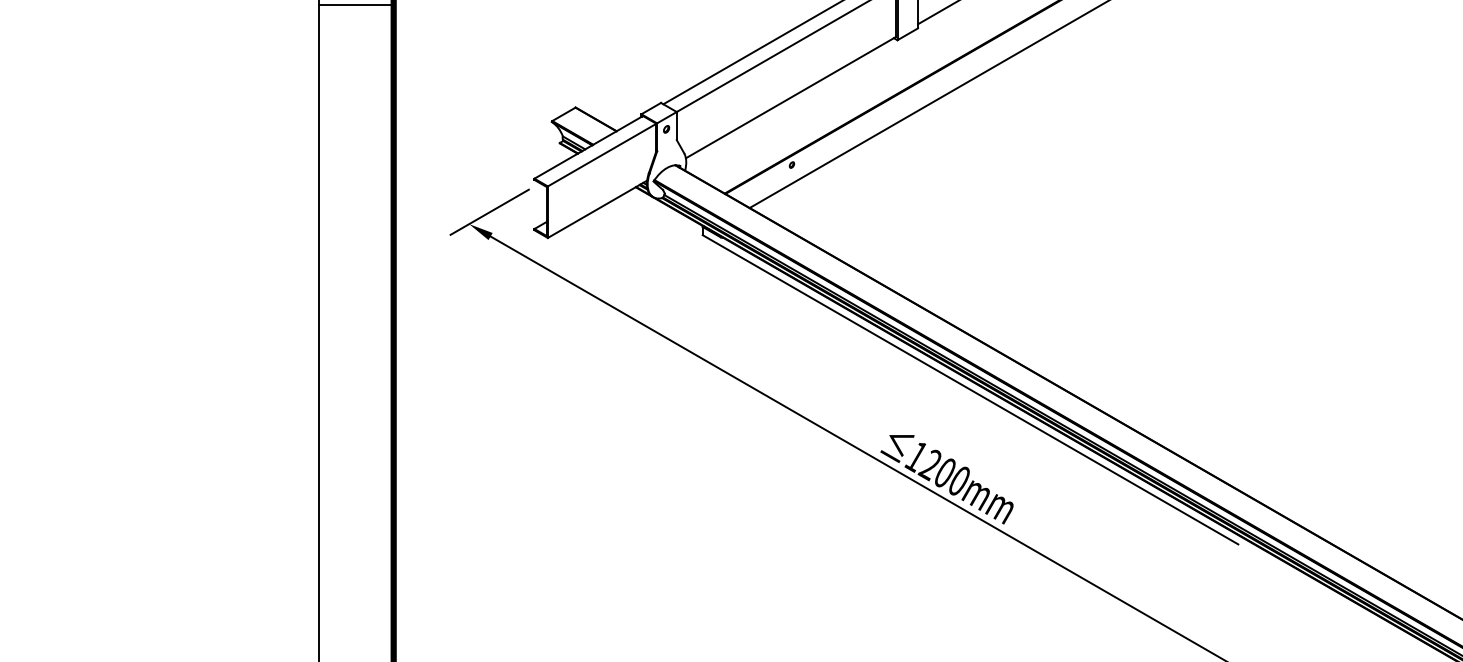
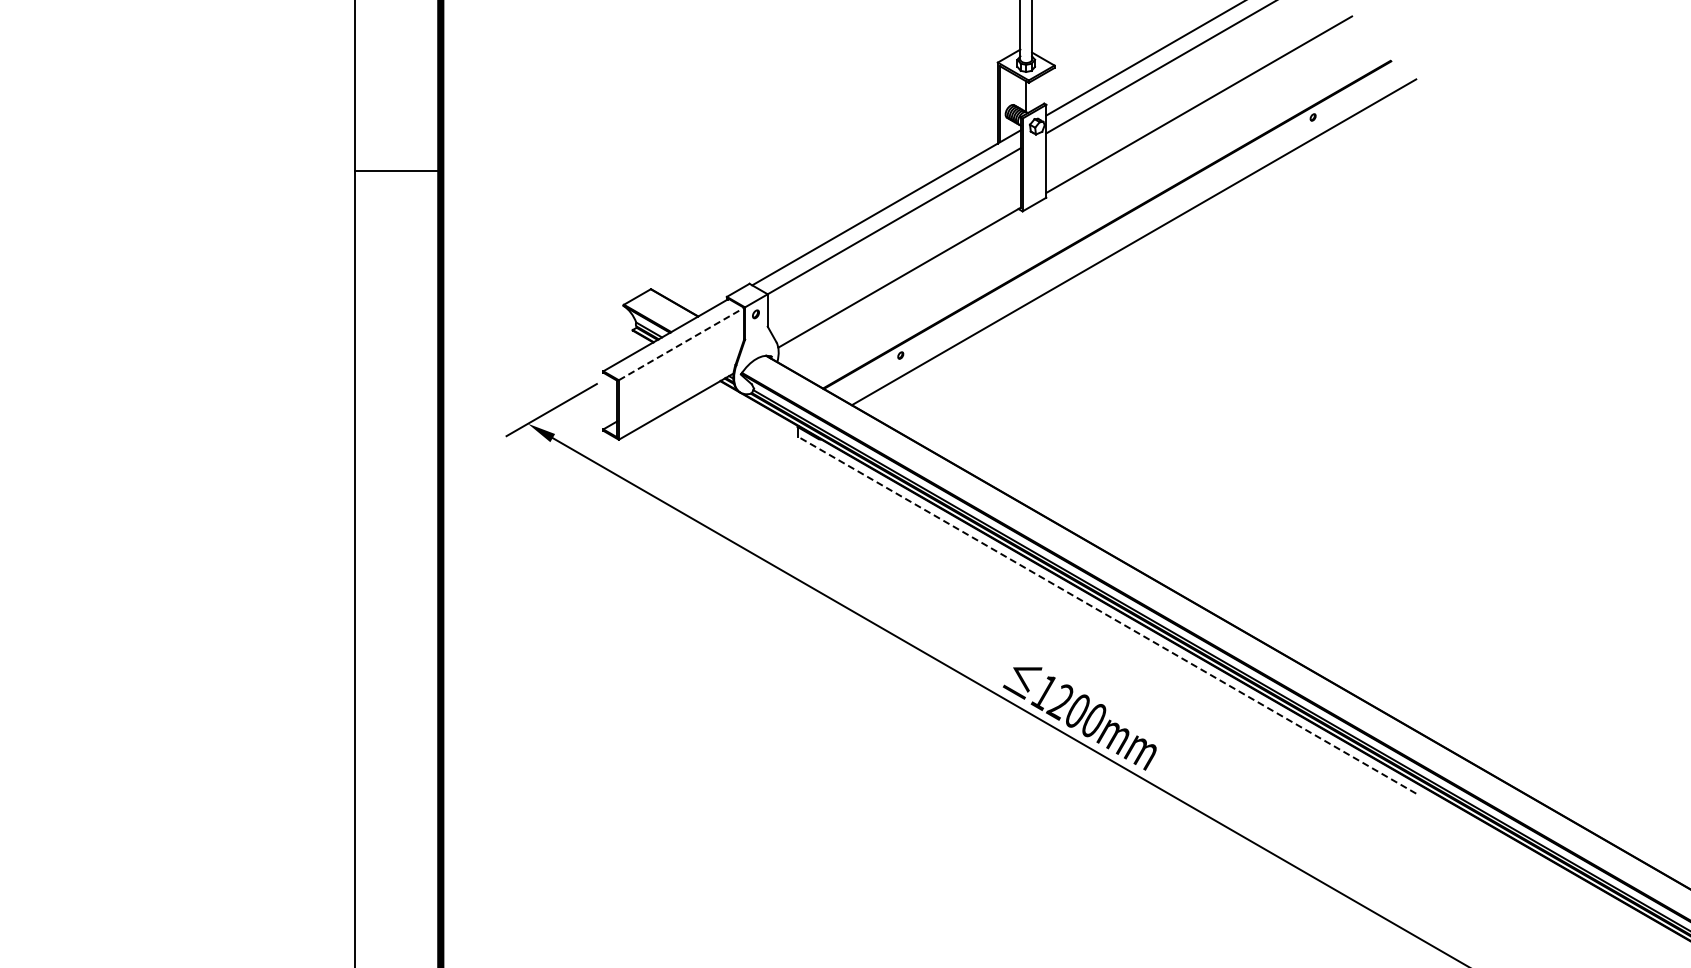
line: (602, 154) -> (681, 343), solid -> dashed
line: (970, 389) -> (1106, 614), solid -> dashed

